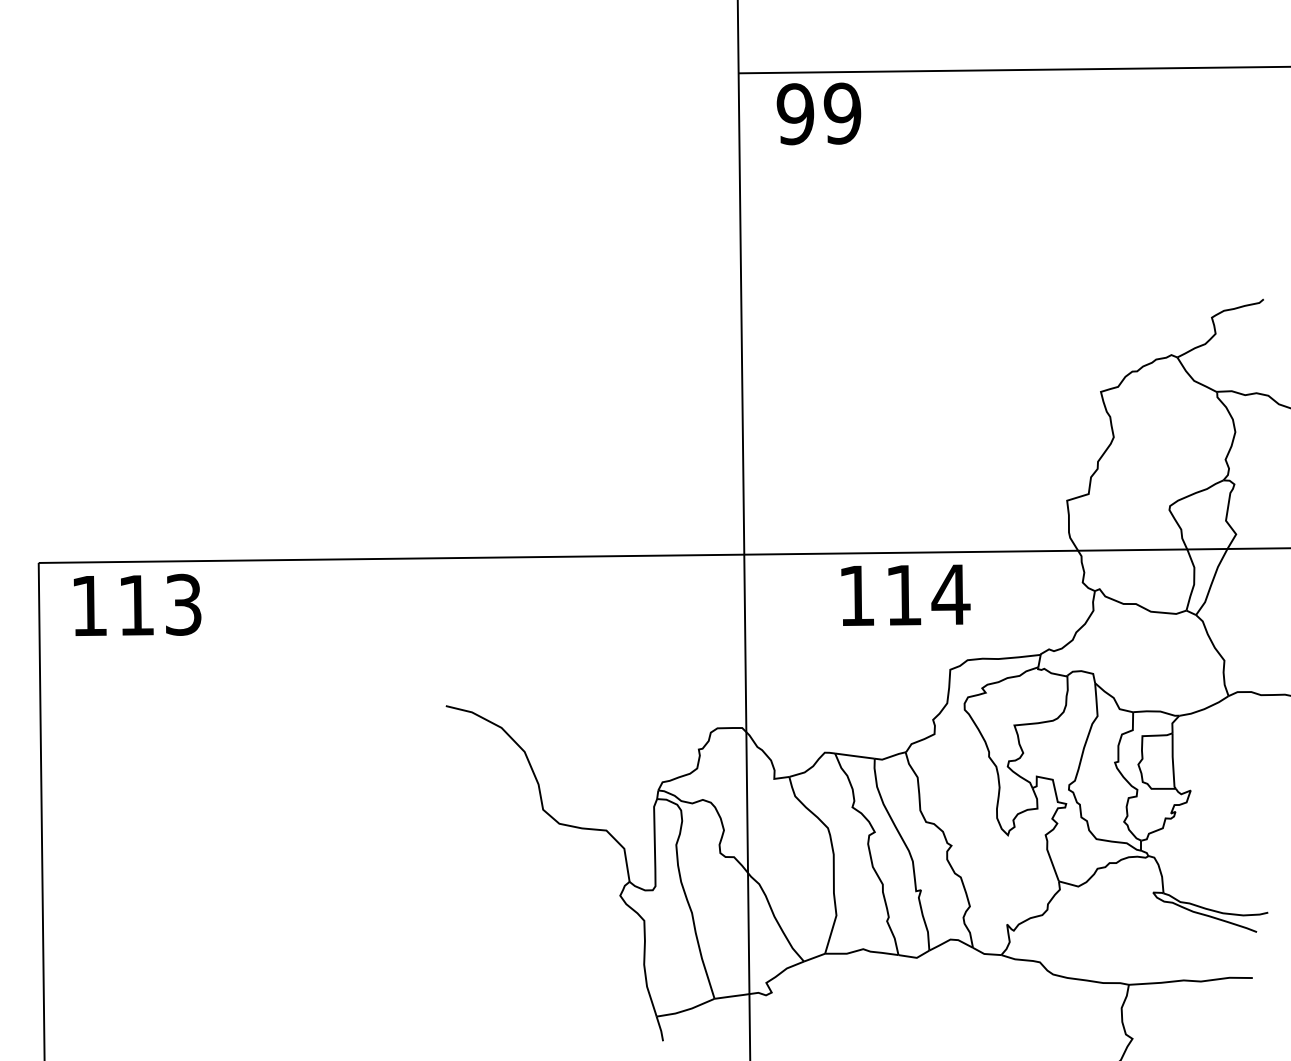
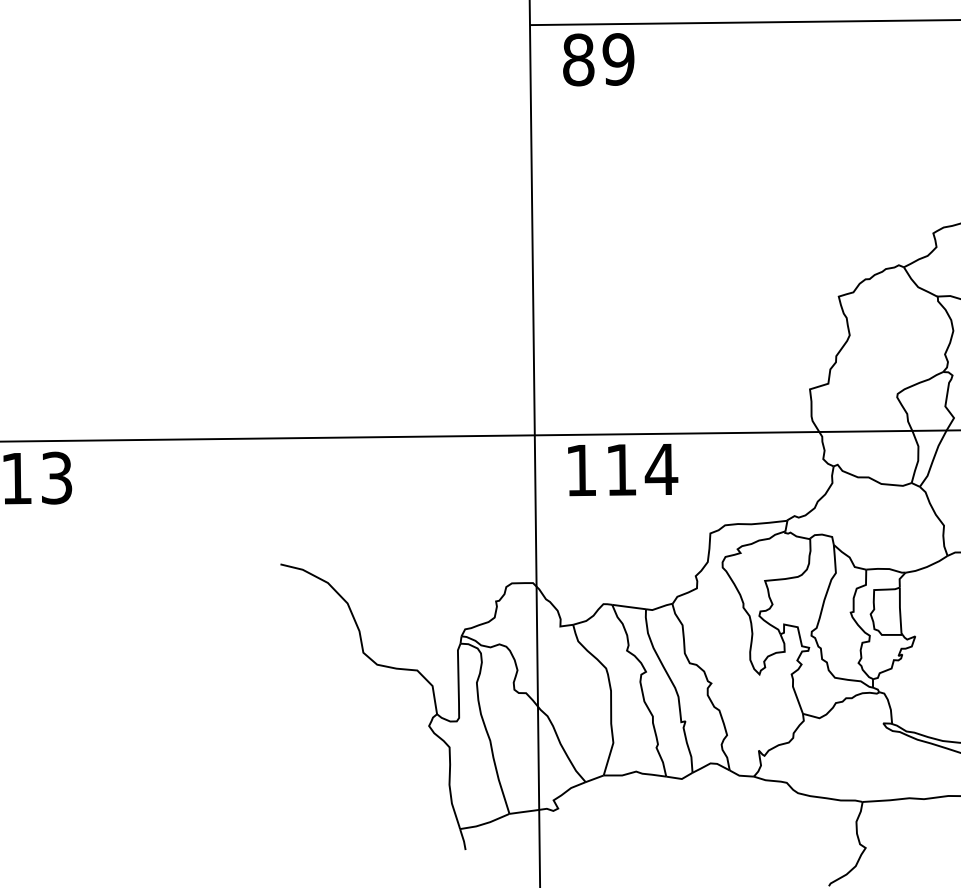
text: (795, 114) -> (578, 60), 99 -> 89
text: (905, 594) -> (622, 469), moved

